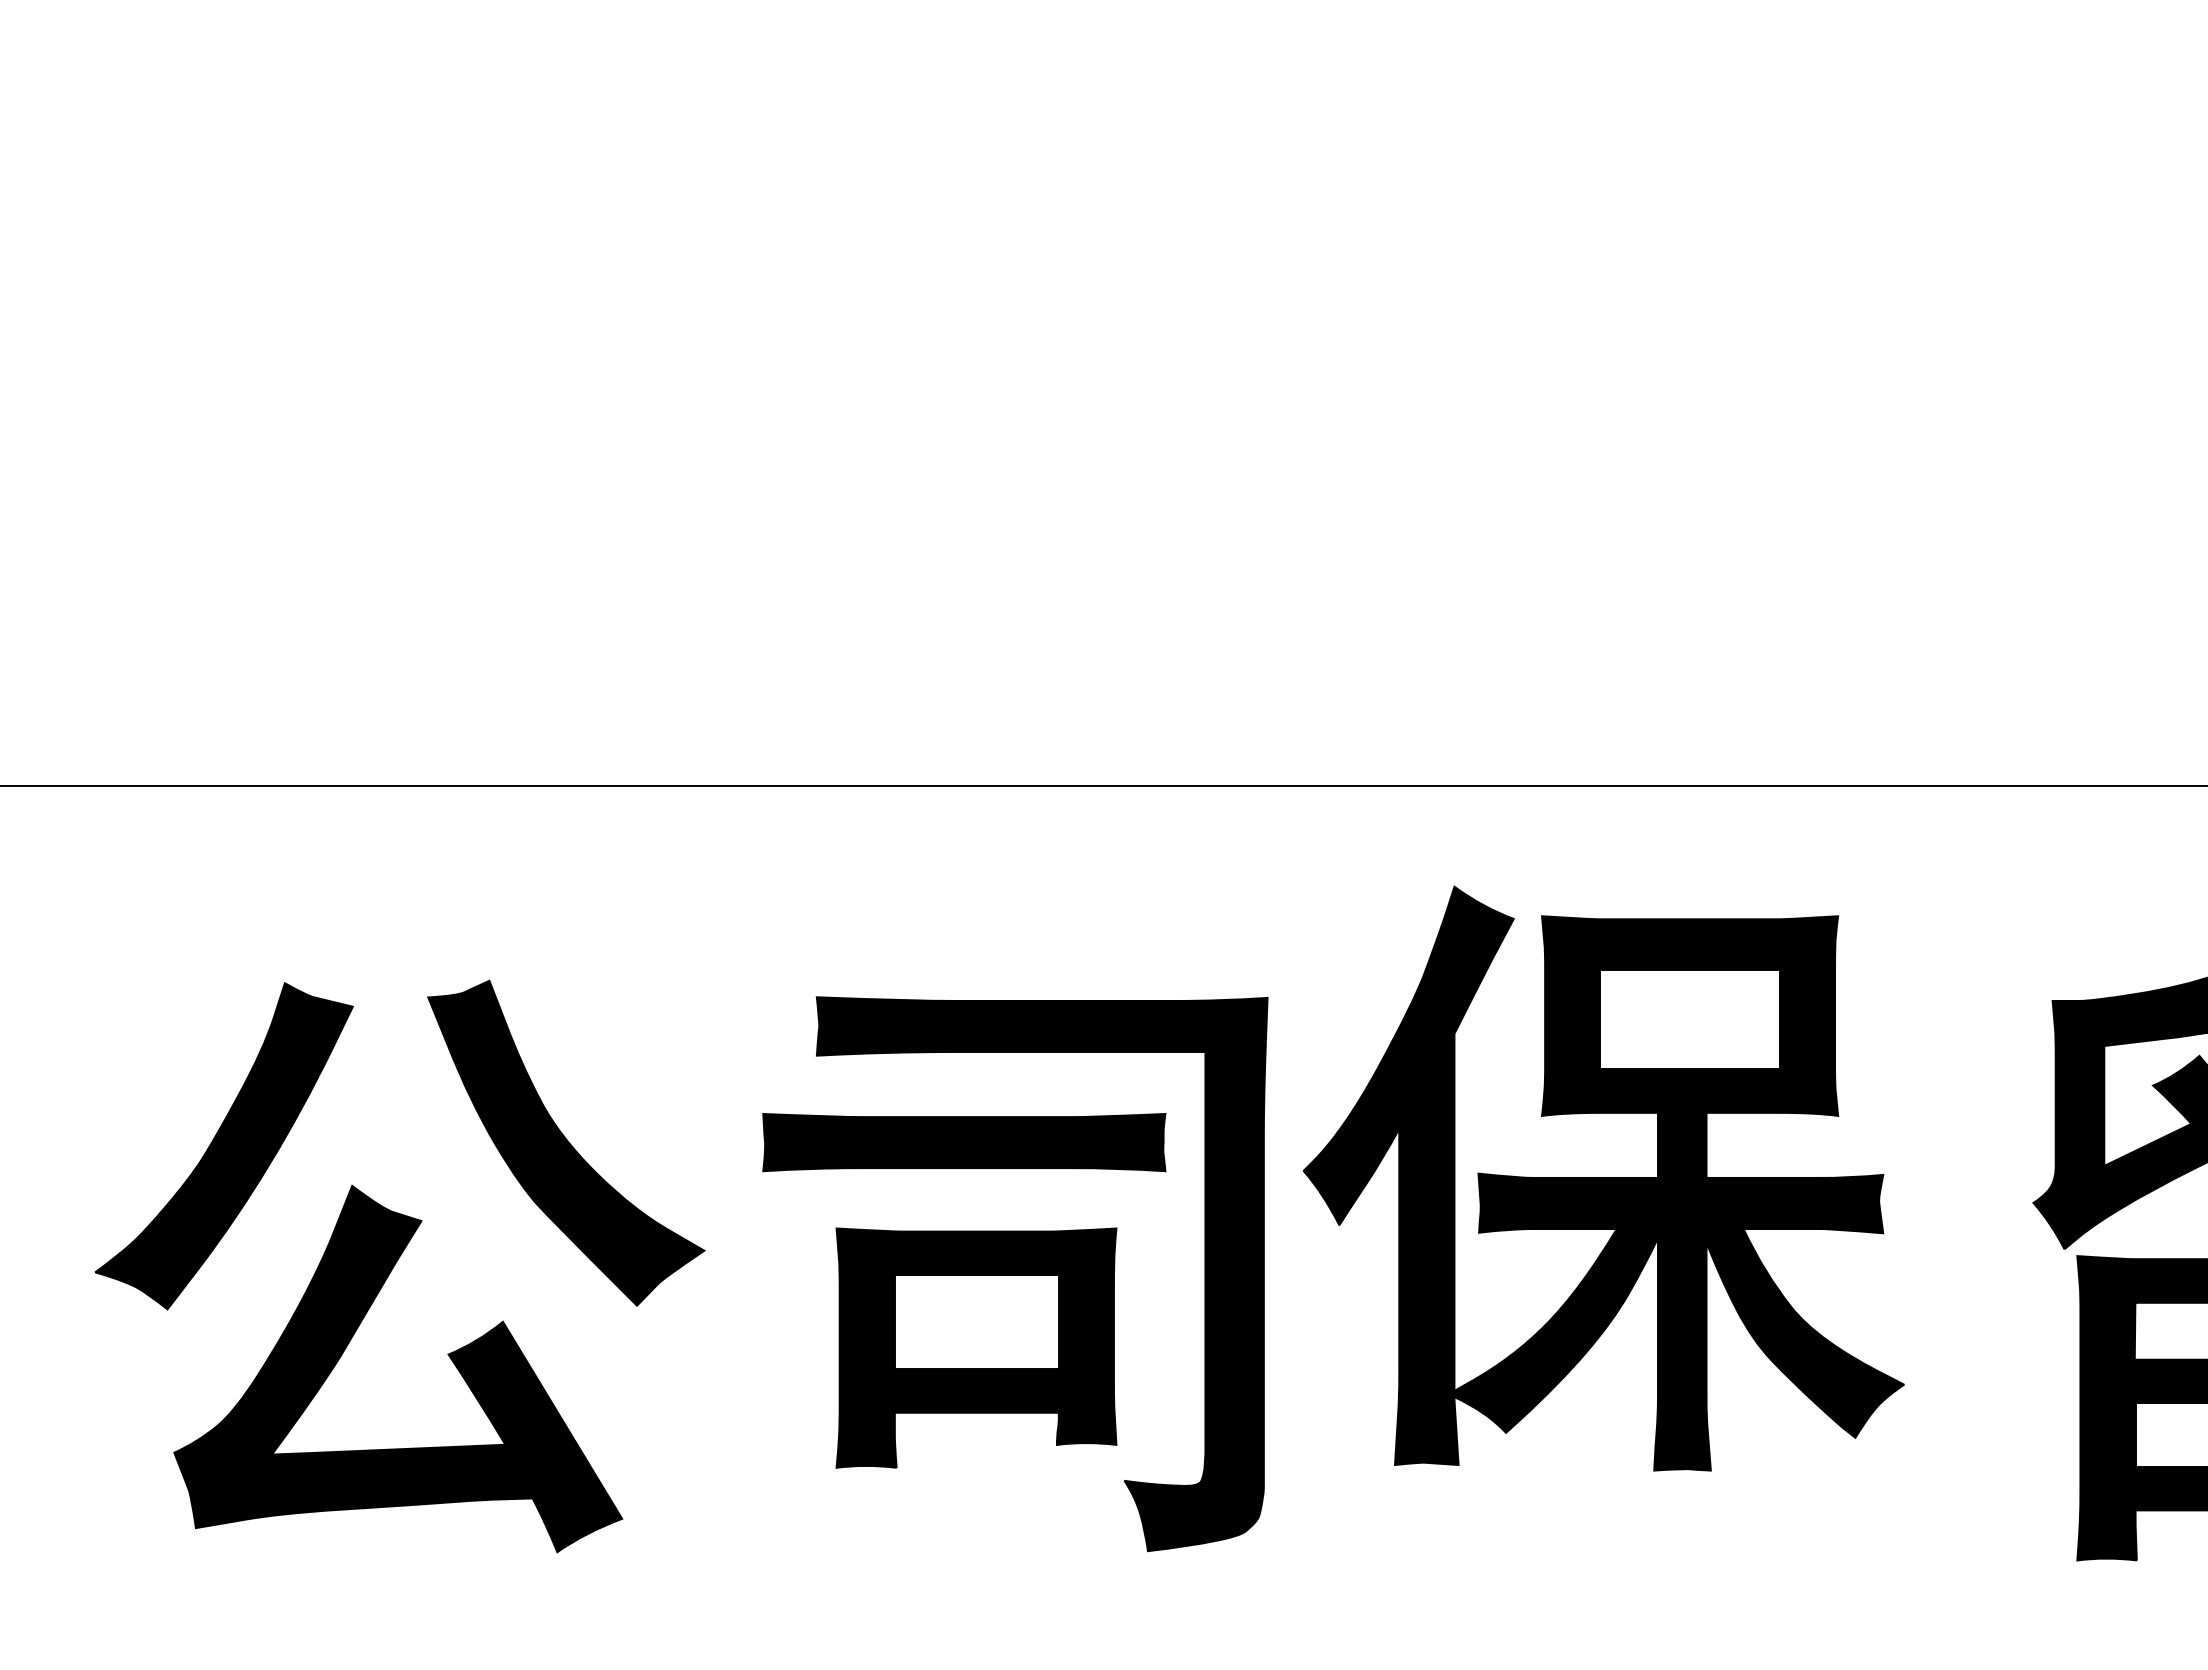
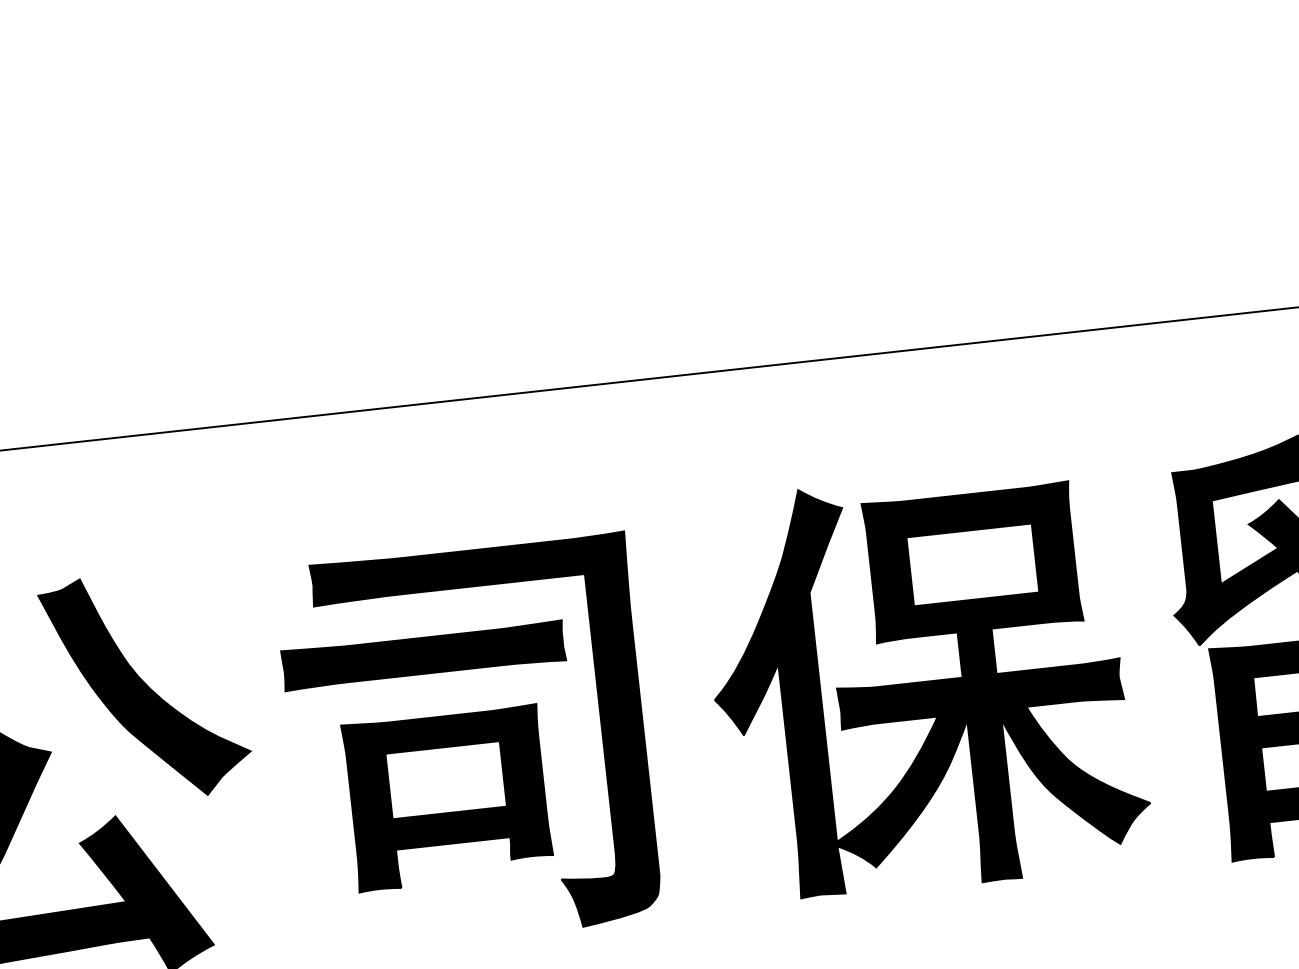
part: (1603, 1178) -> (924, 682), moved

